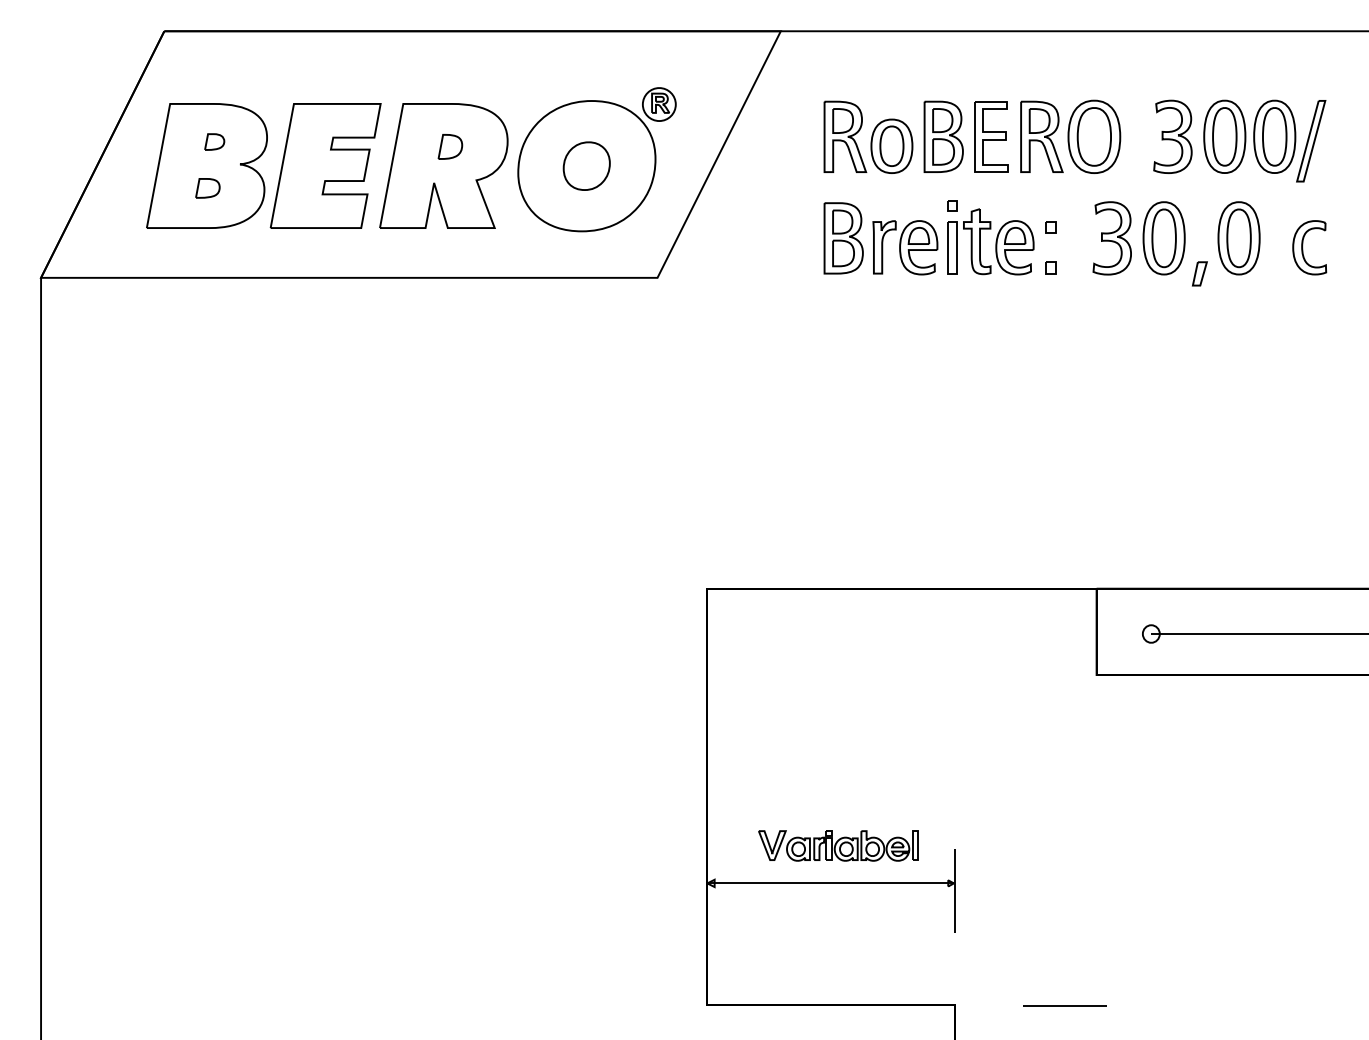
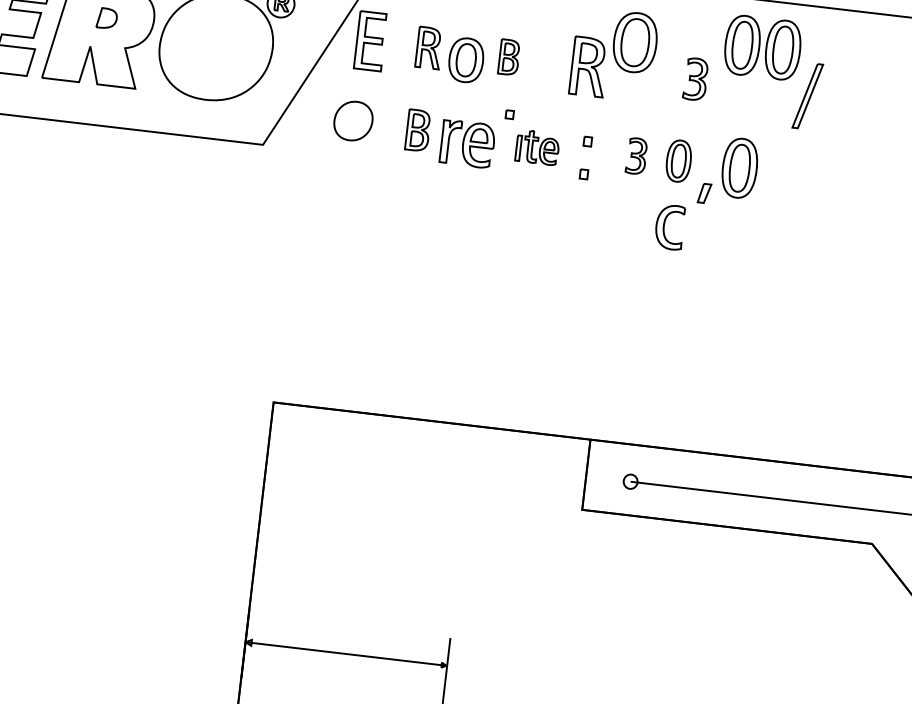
part: (845, 136) -> (429, 47), size x0.7
part: (943, 136) -> (509, 57), size x0.6
part: (991, 136) -> (370, 40), moved
part: (1094, 136) -> (635, 42), moved
part: (1172, 136) -> (695, 79), size x0.7
part: (1249, 136) -> (762, 47), moved
part: (586, 165) -> (353, 120), moved
part: (843, 238) -> (418, 130), size x0.7
part: (1111, 238) -> (636, 156), size x0.6
part: (1163, 238) -> (678, 161), size x0.7
part: (990, 241) -> (537, 147), size x0.6
part: (1303, 248) -> (664, 227), moved
part: (838, 845) -> (355, 623), removed

